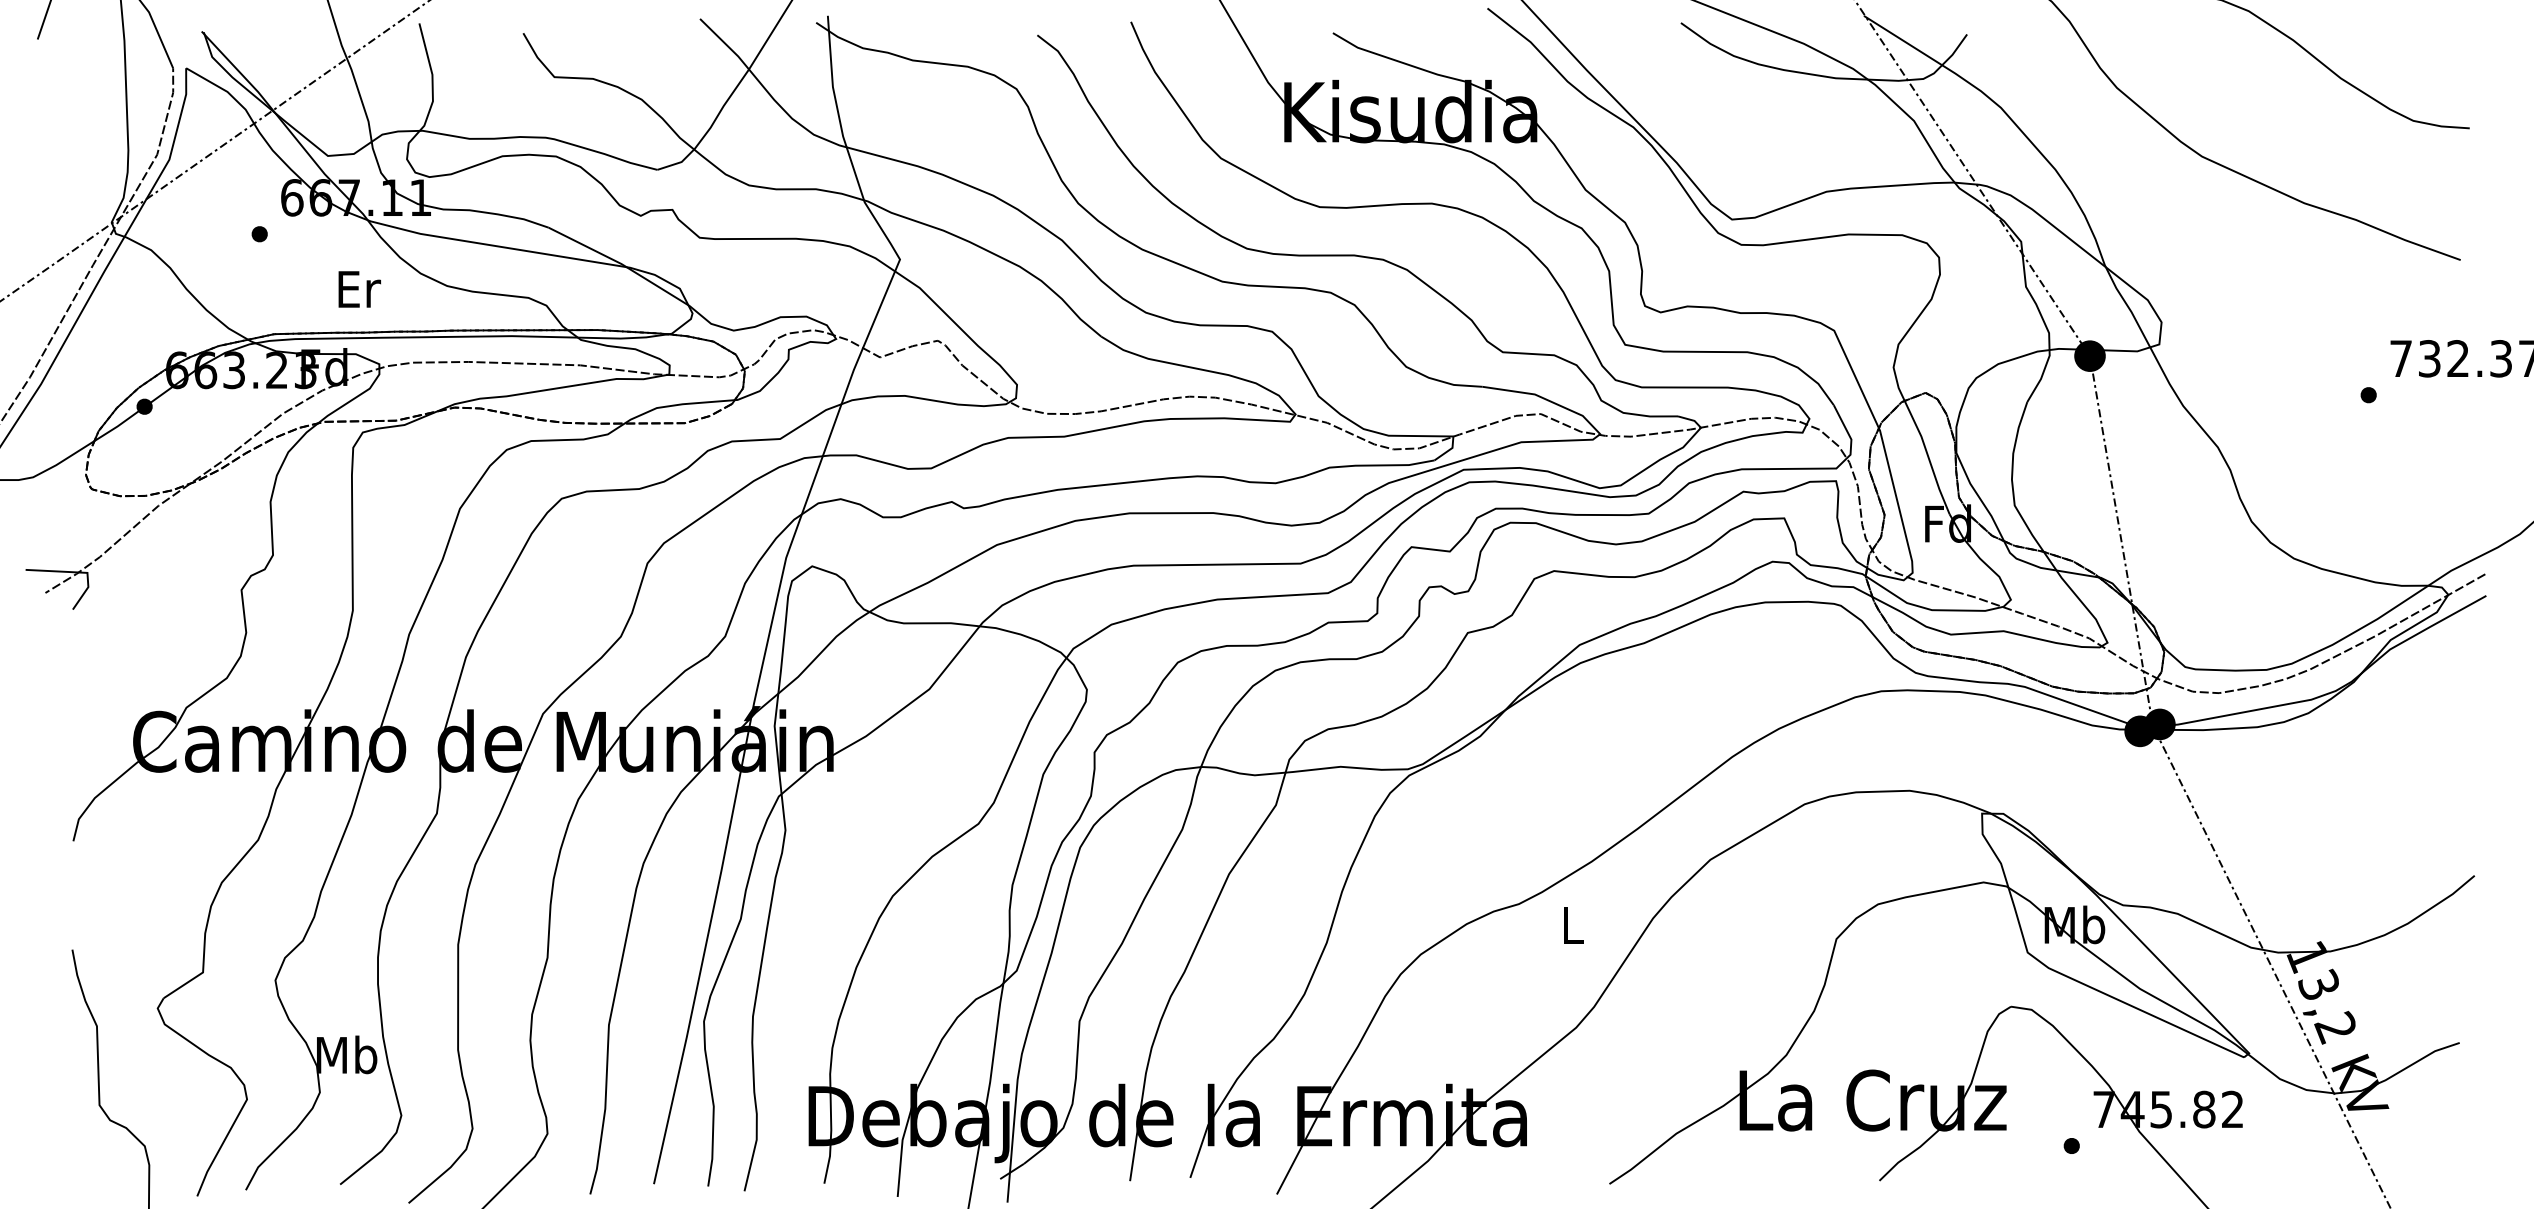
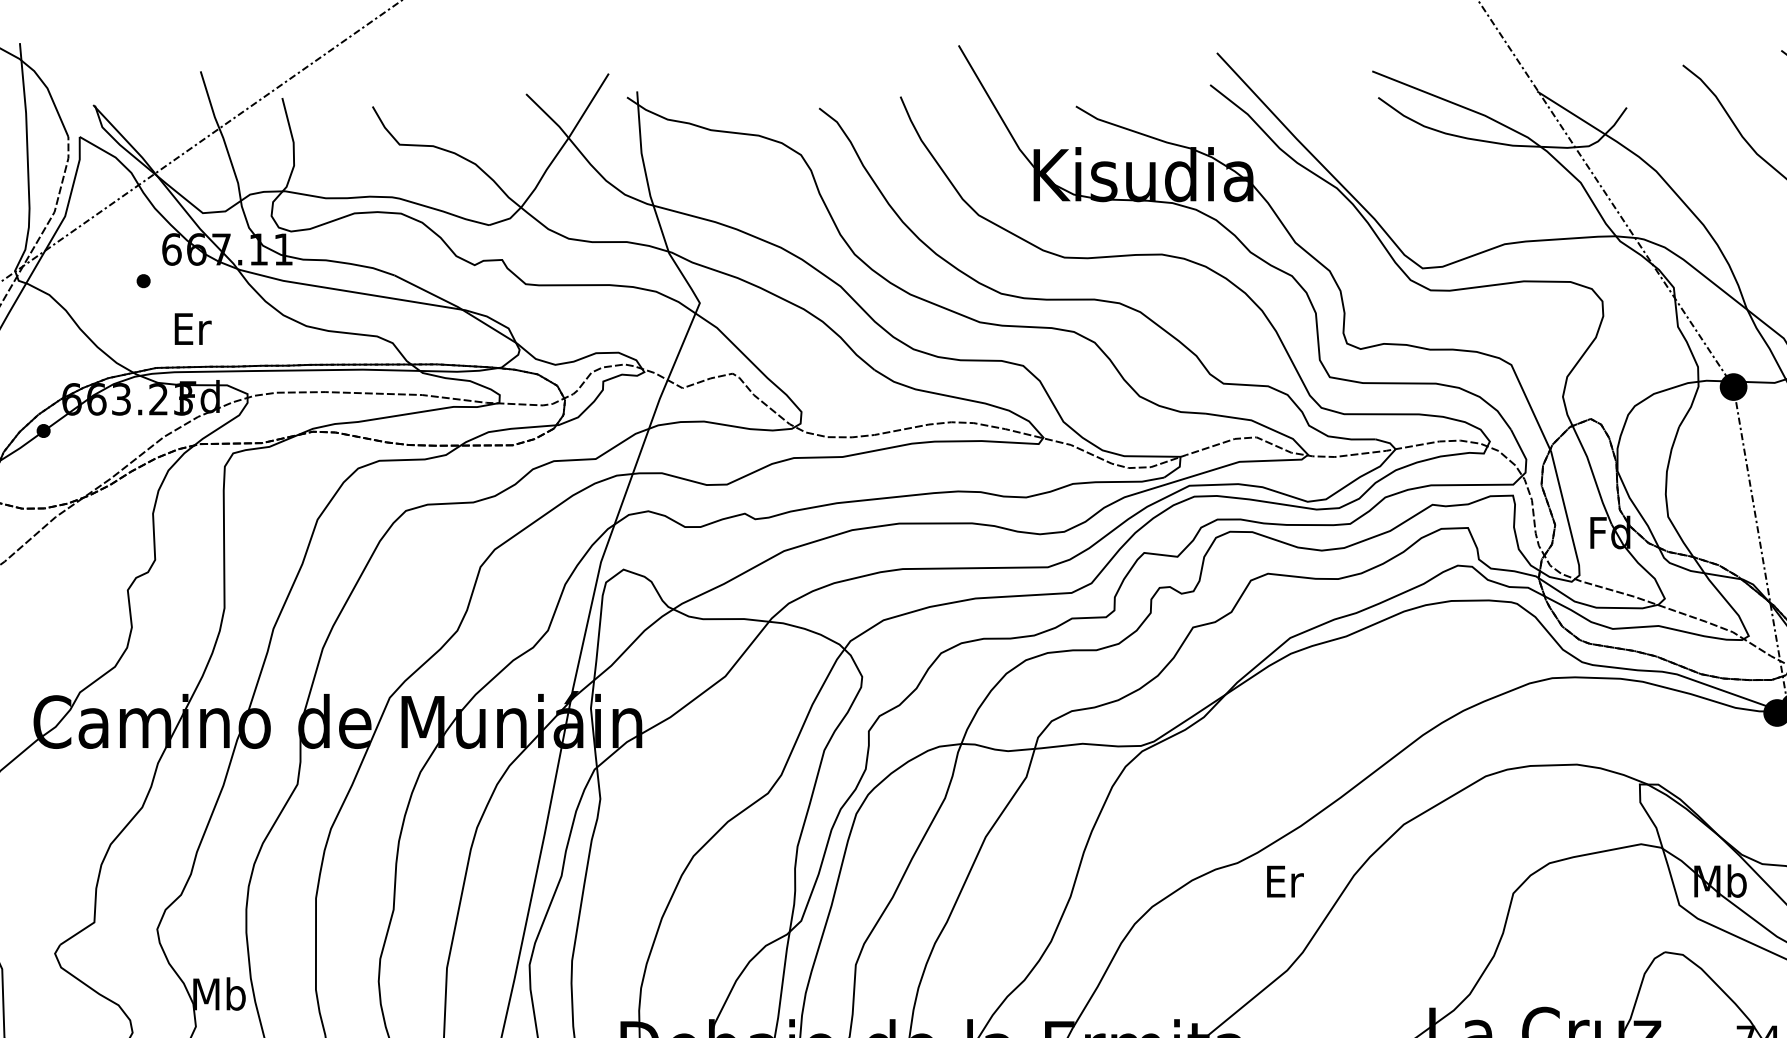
text: (359, 289) -> (192, 329), moved
text: (1574, 925) -> (1285, 881), L -> Er

